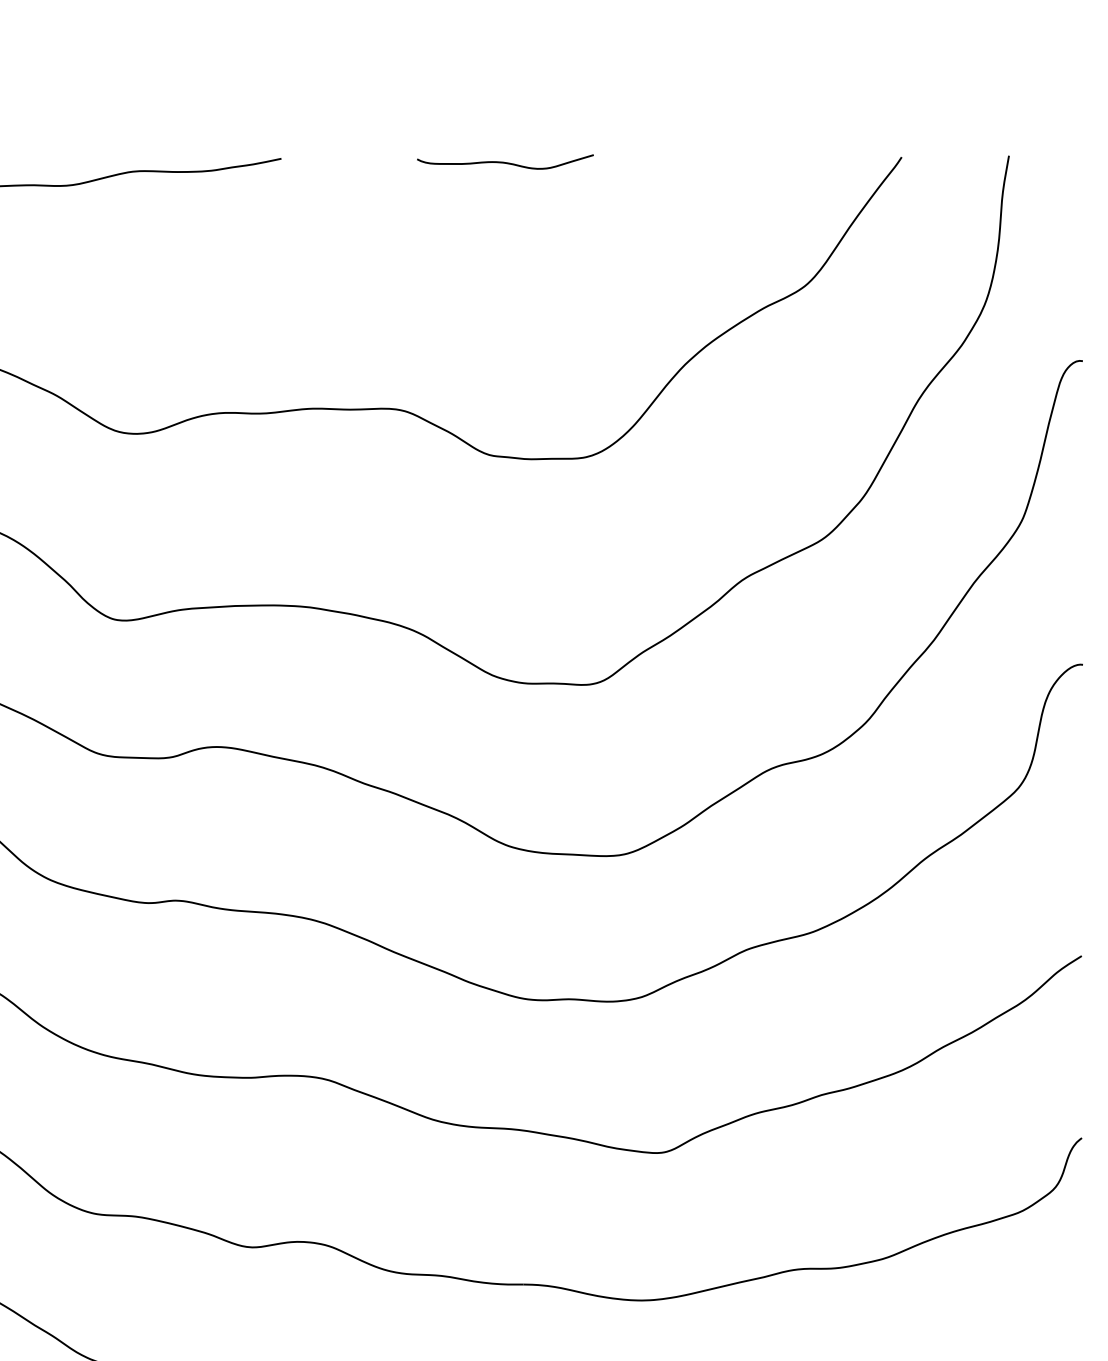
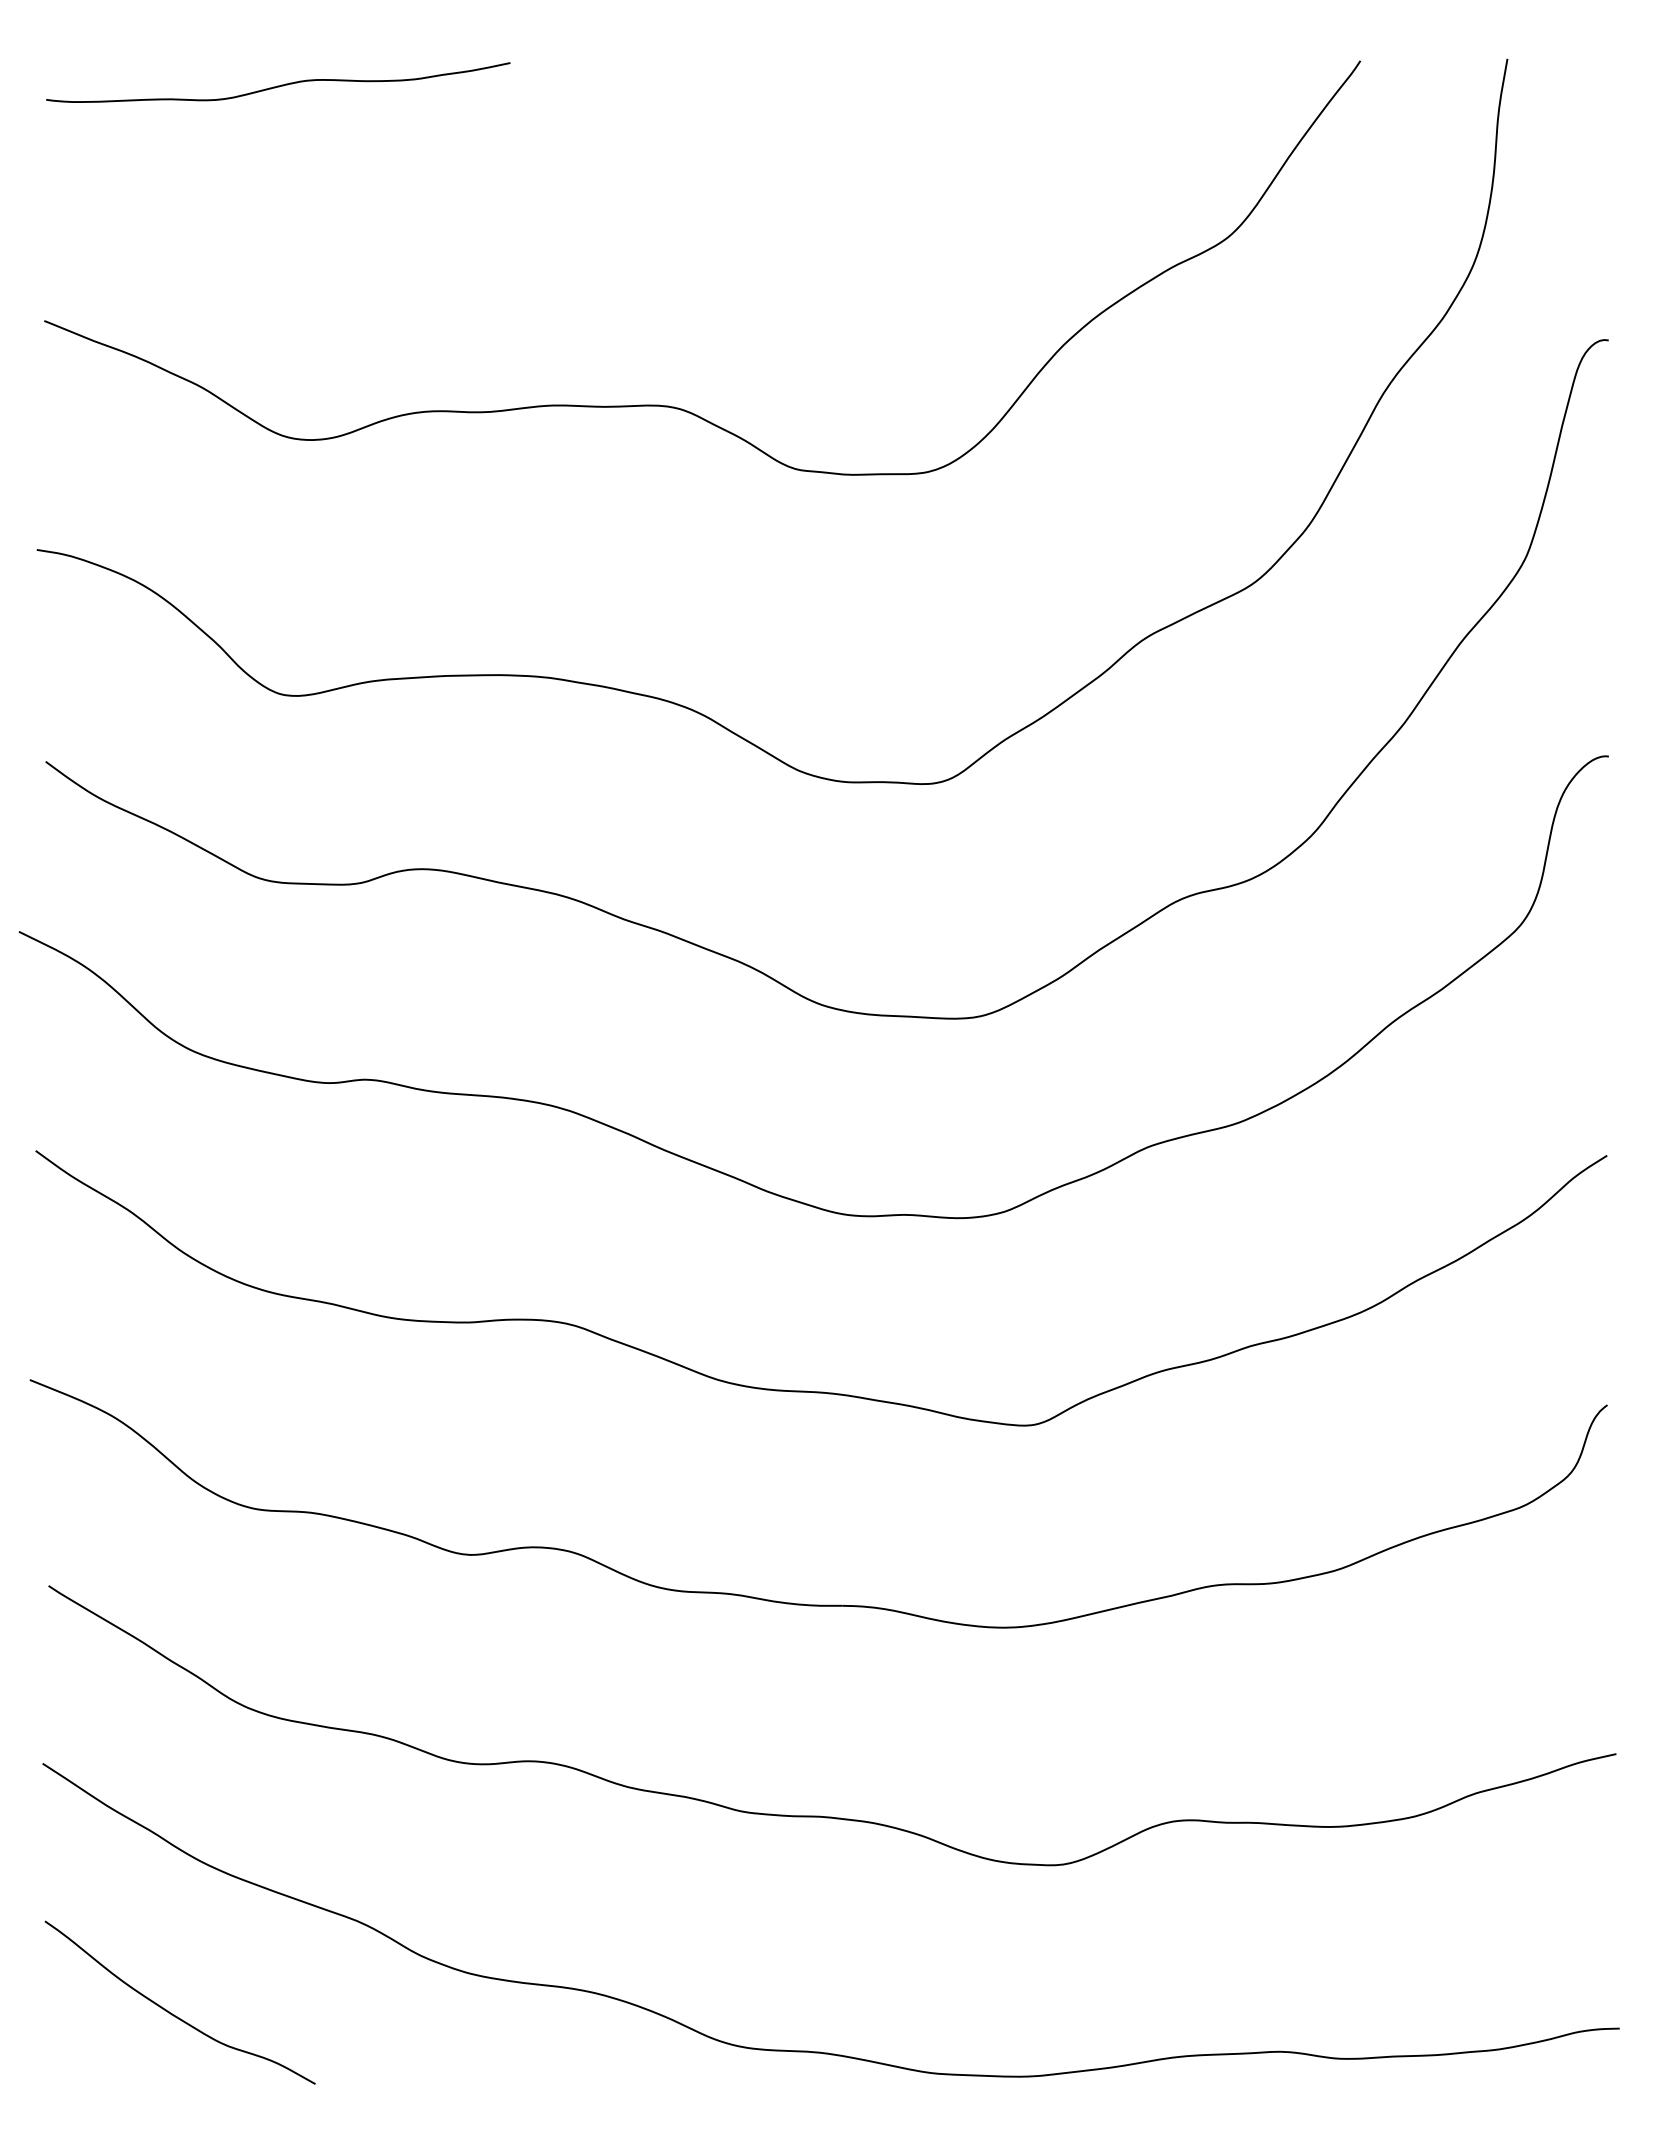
curve: (505, 162) -> (817, 67), removed

